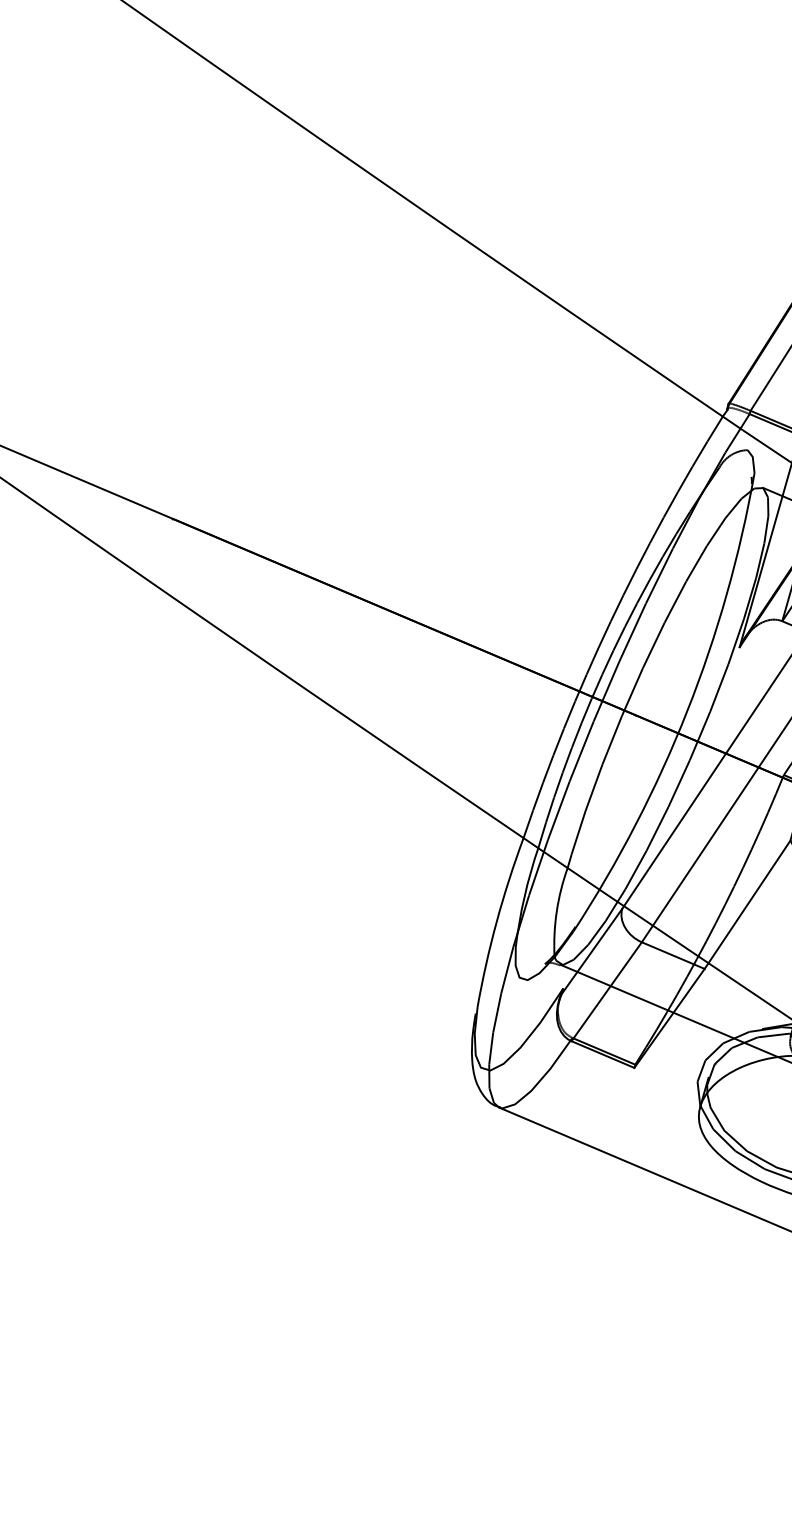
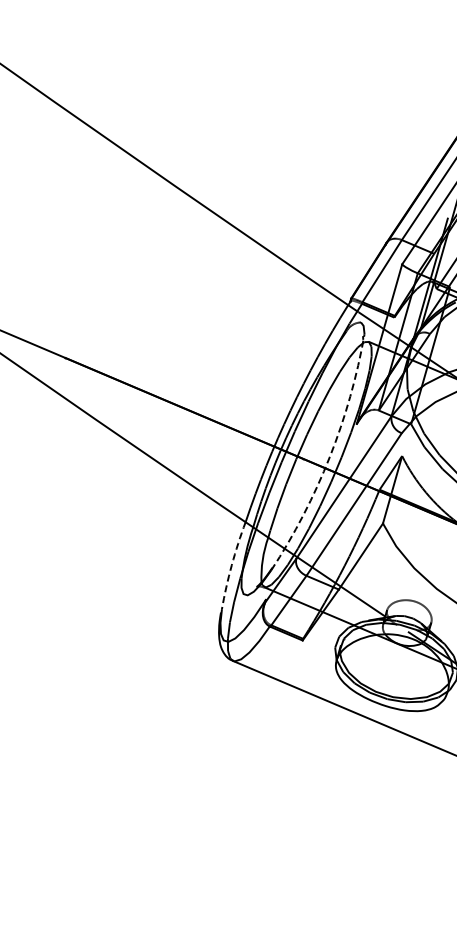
arc: (686, 712) -> (329, 457), solid -> dashed
arc: (496, 922) -> (231, 565), solid -> dashed

